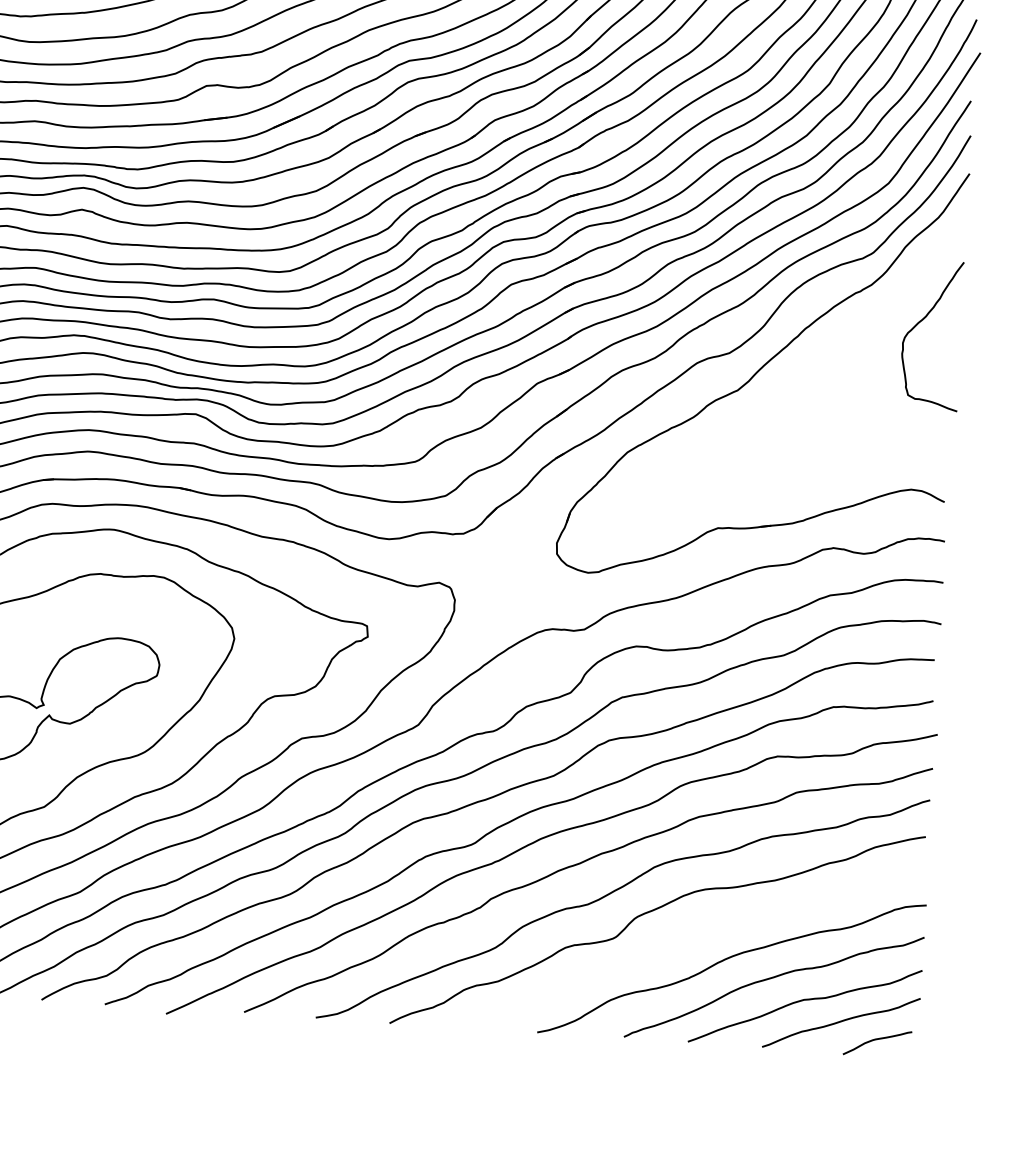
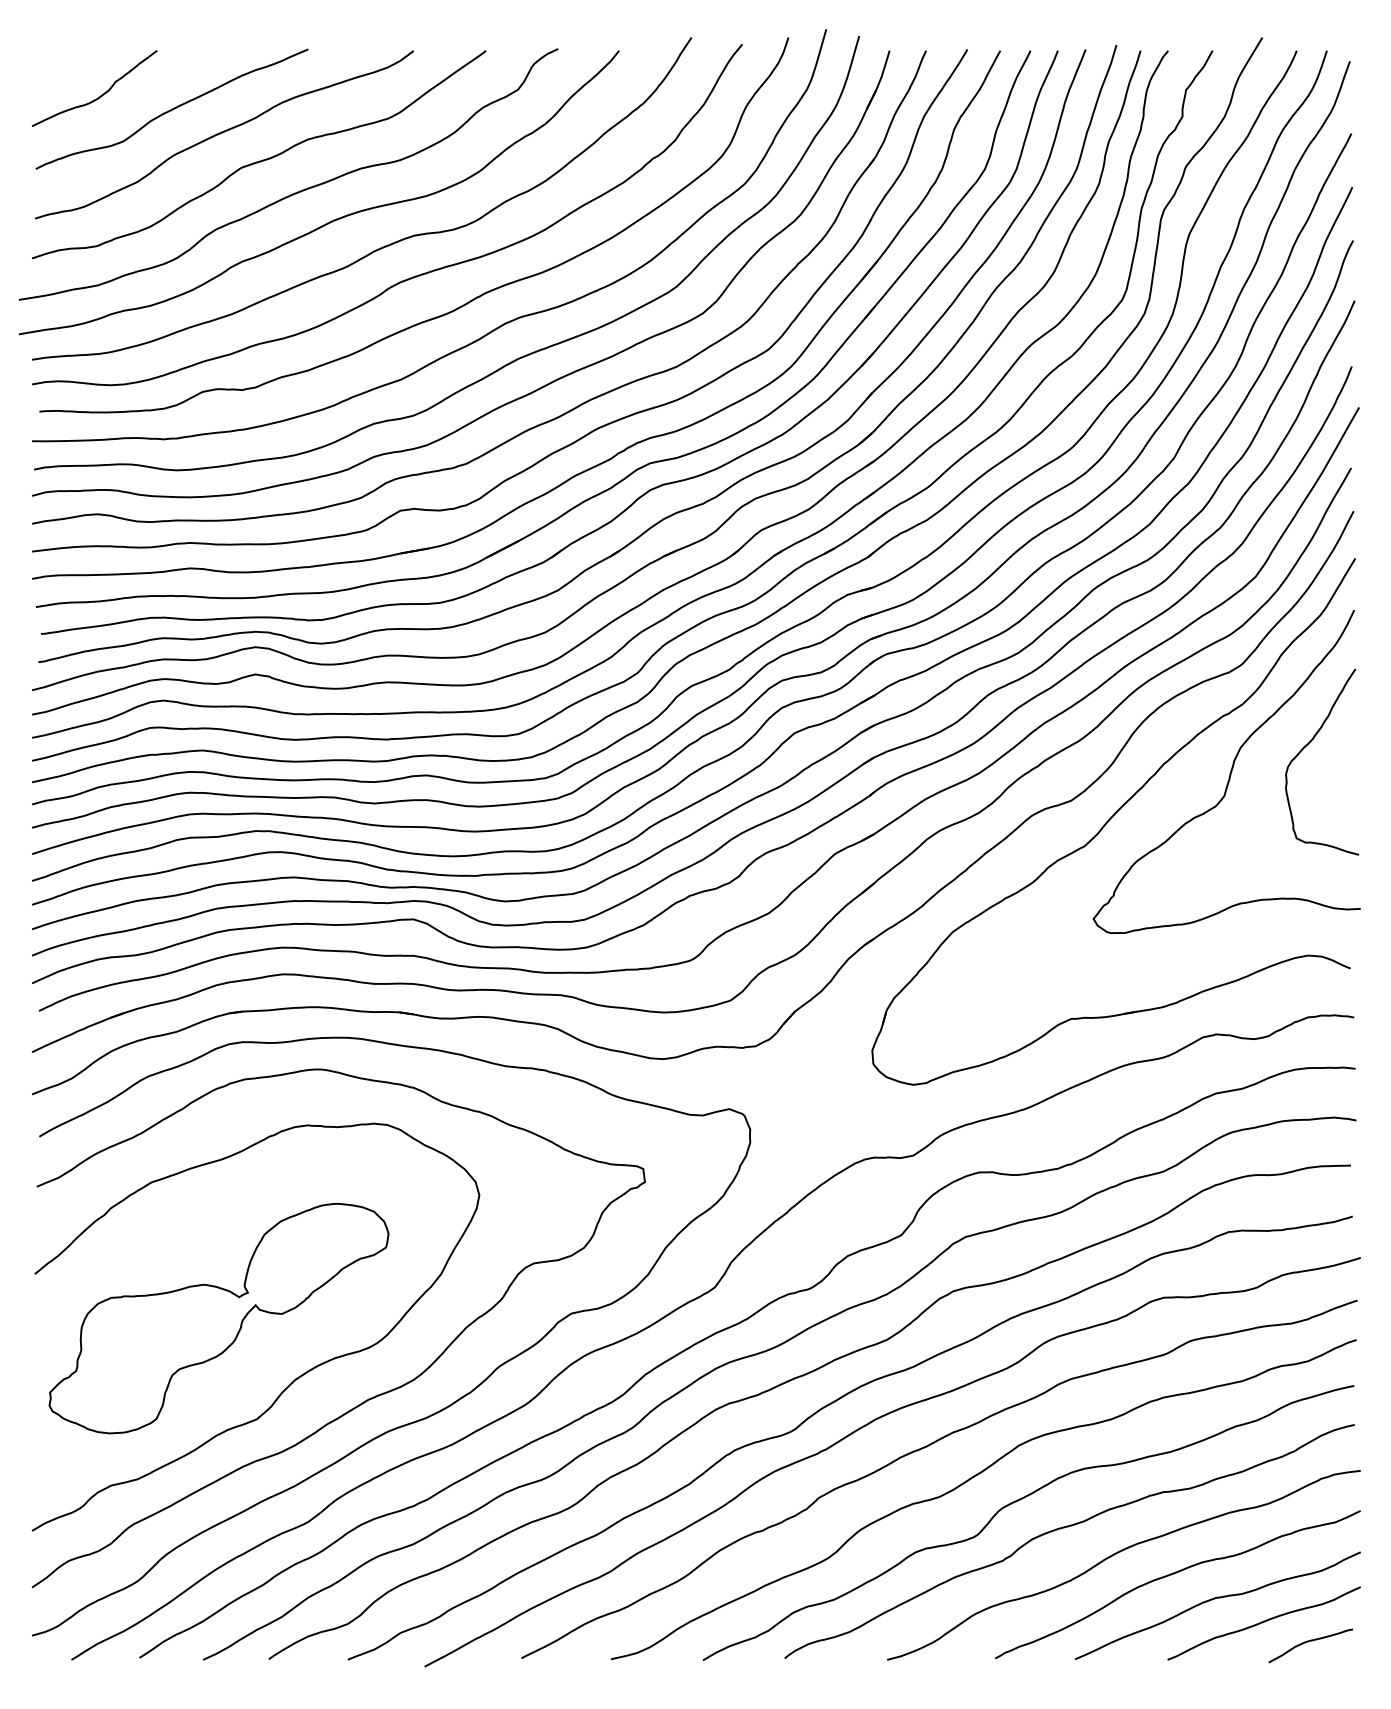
curve: (857, 339) -> (1229, 773), added
curve: (686, 936) -> (1064, 1528), added

